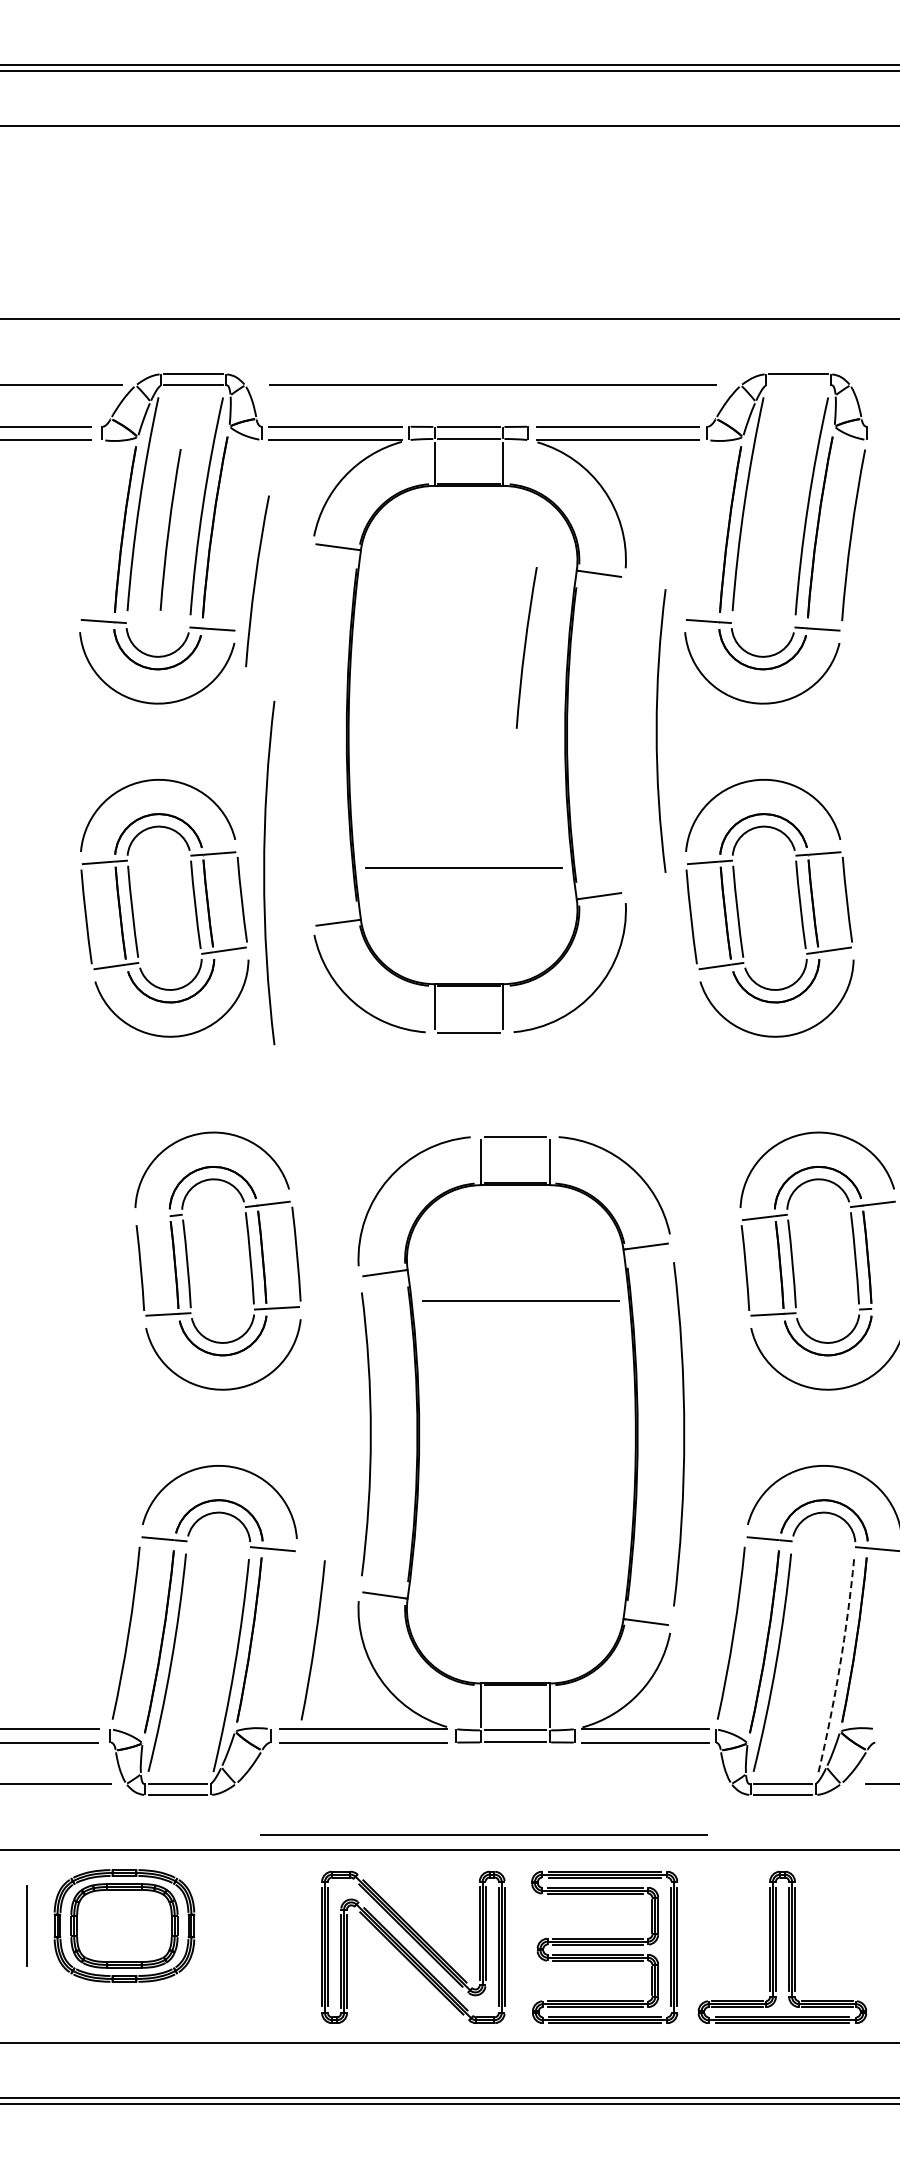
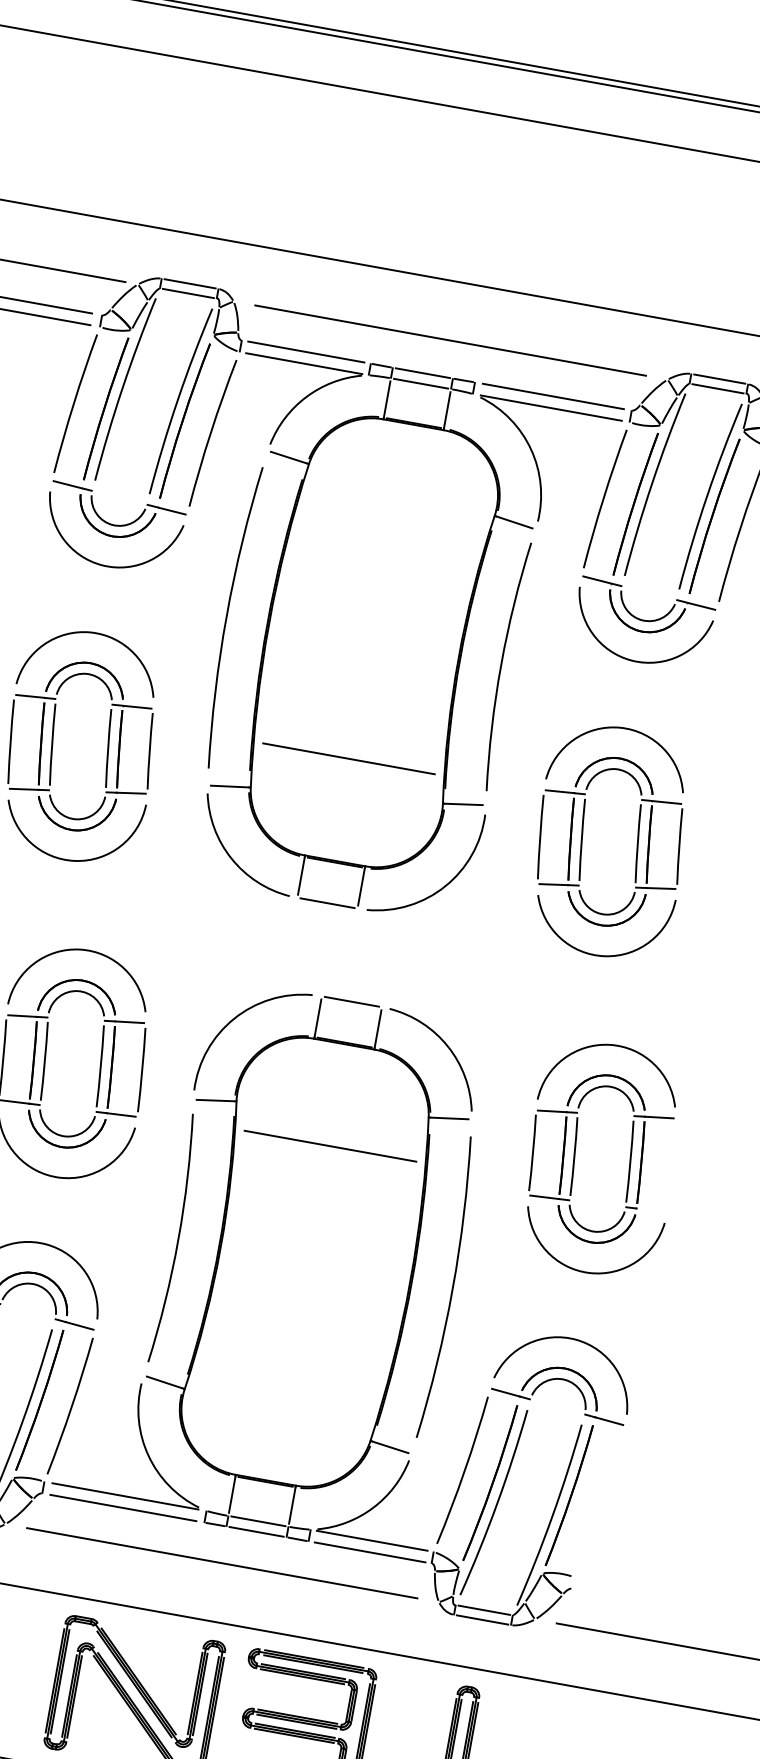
line: (798, 385) -> (717, 388), added
arc: (169, 529) -> (74, 403), moved
arc: (256, 580) -> (212, 432), moved
arc: (525, 647) -> (604, 498), moved
arc: (657, 730) -> (501, 665), moved
arc: (265, 872) -> (227, 615), moved
line: (152, 1218) -> (21, 1016), added
arc: (314, 1640) -> (71, 1406), moved
arc: (839, 1666) -> (552, 1516), dashed -> solid
line: (483, 1834) -> (222, 1562), moved

